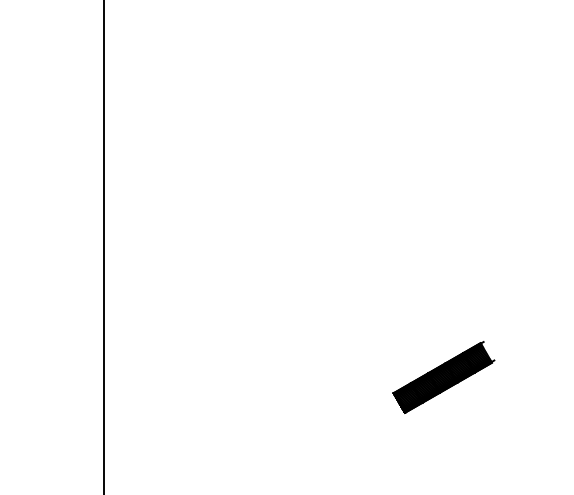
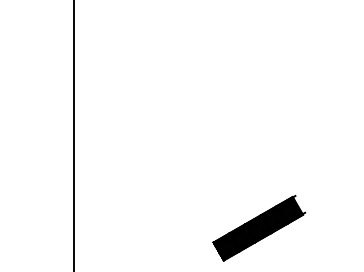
part: (444, 376) -> (259, 227), size x1.67

